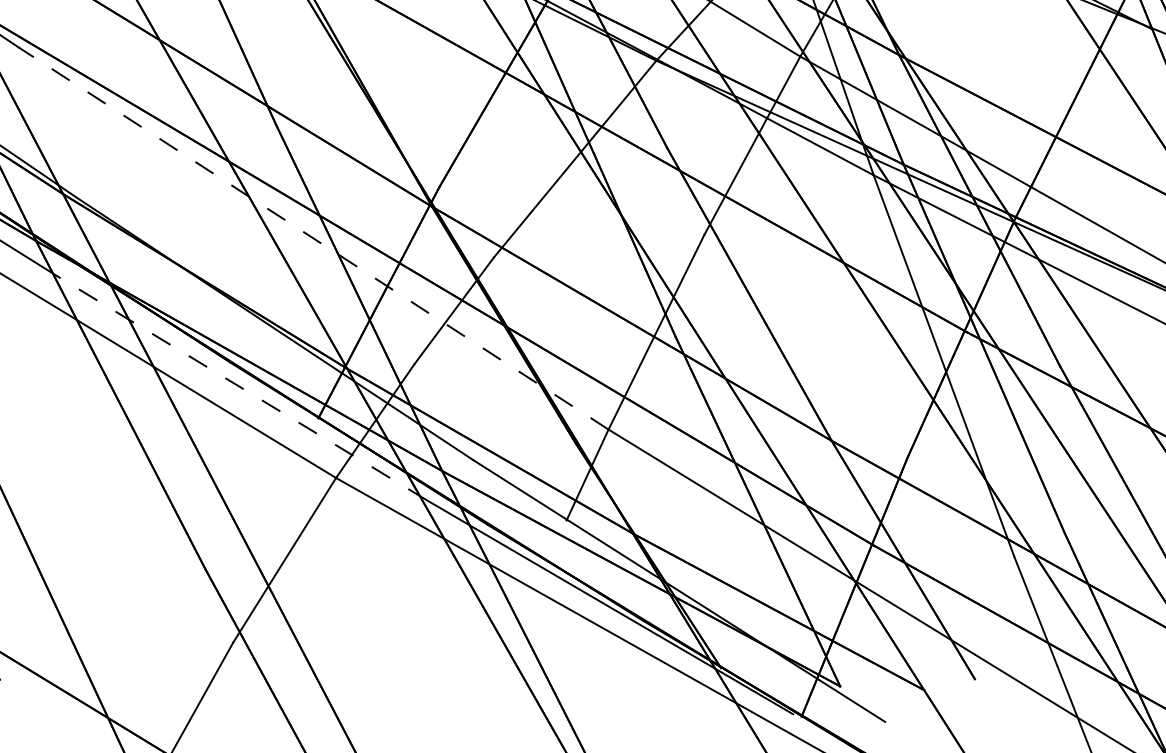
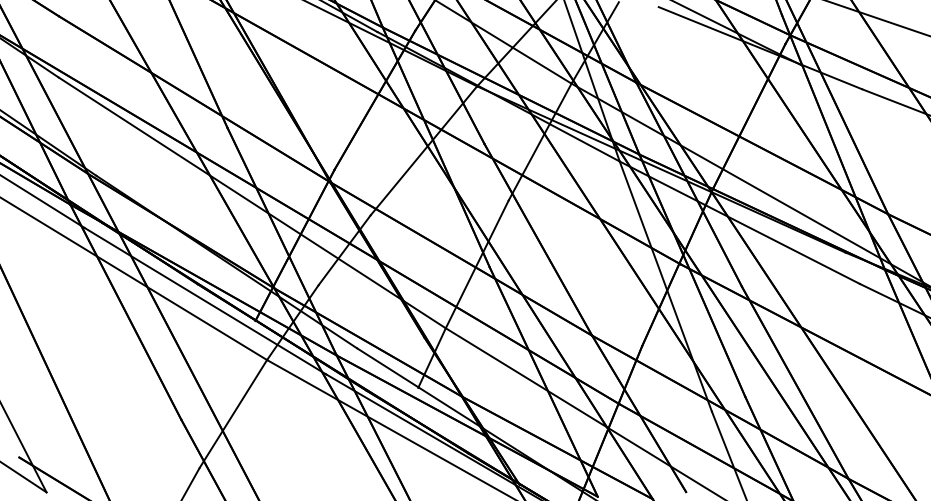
line: (313, 237) -> (252, 202), dashed -> solid
line: (242, 388) -> (205, 301), dashed -> solid

